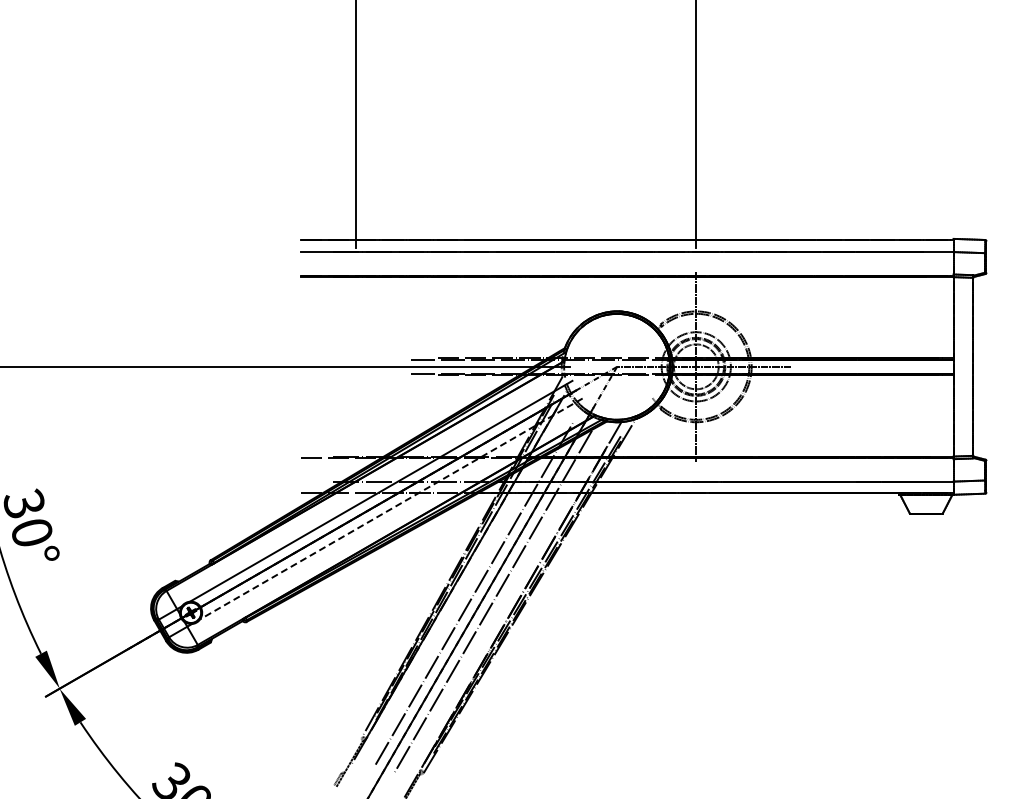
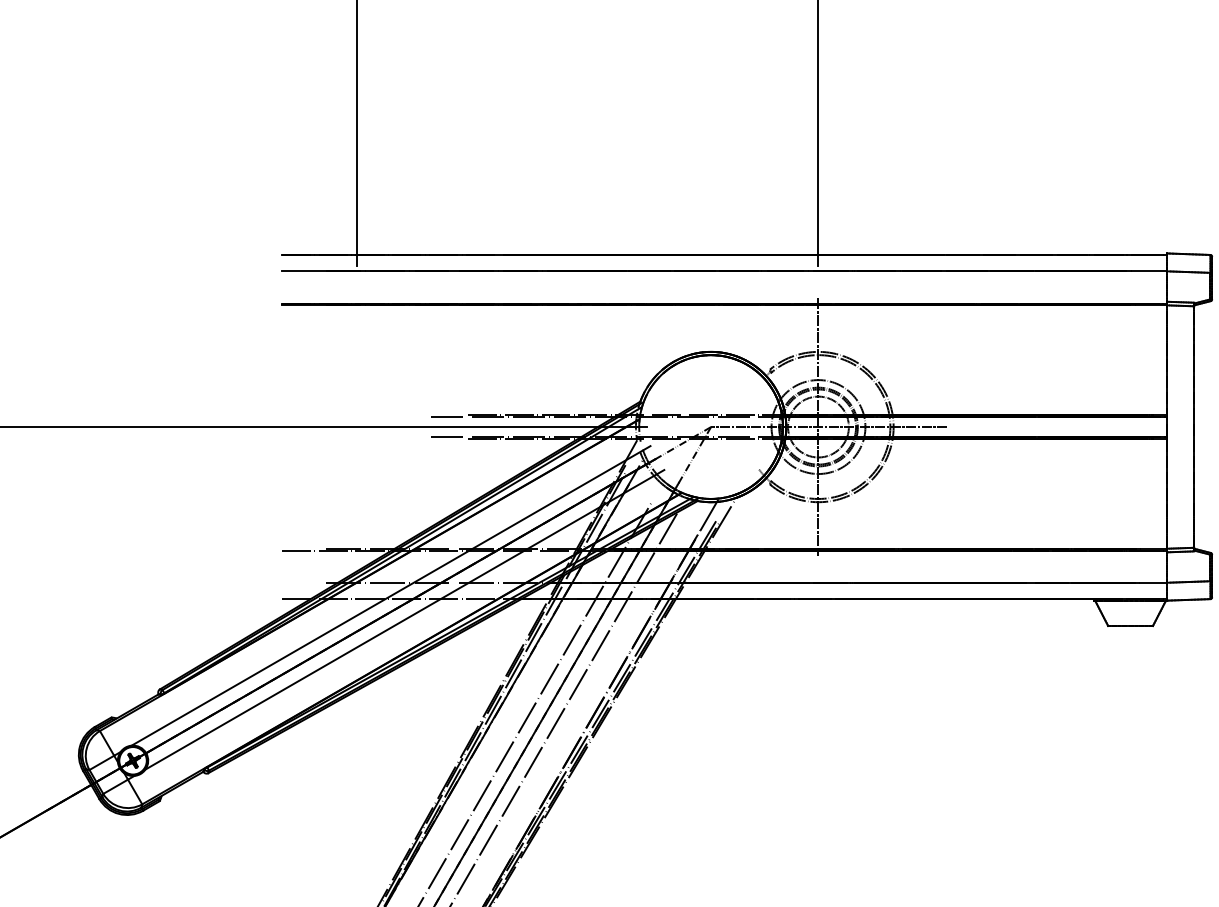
line: (391, 508) -> (405, 619), dashed -> solid

